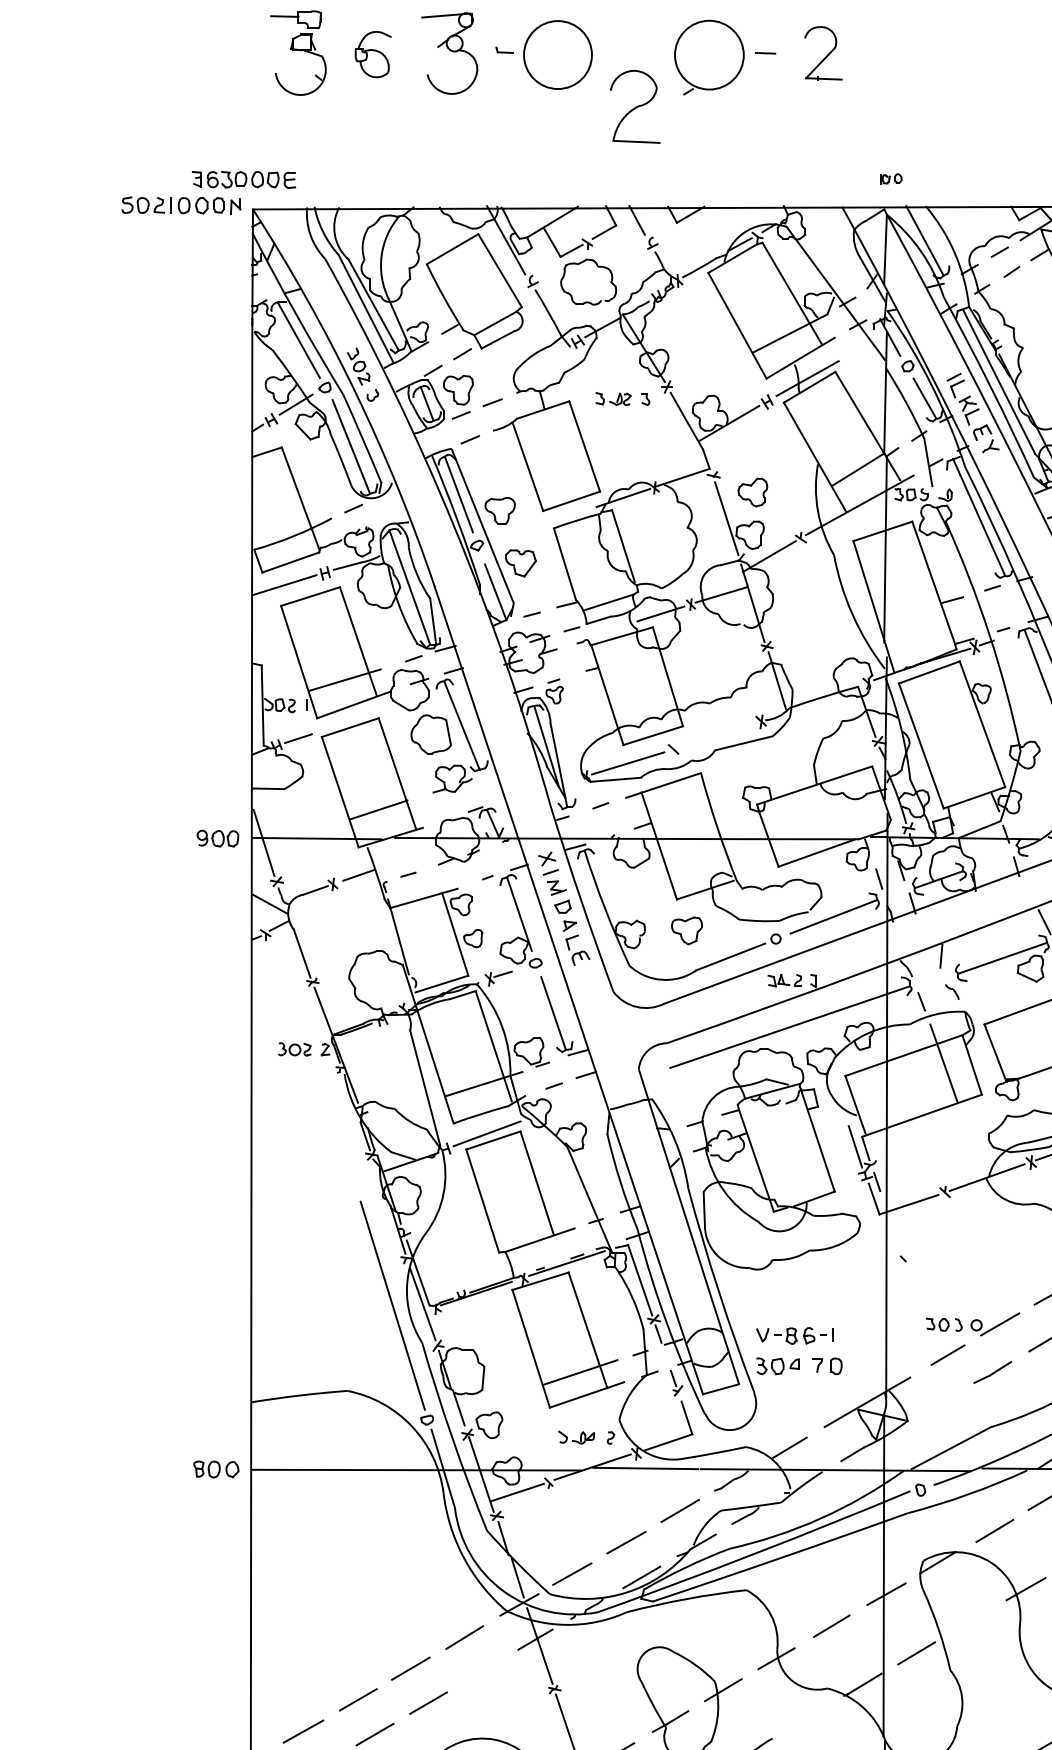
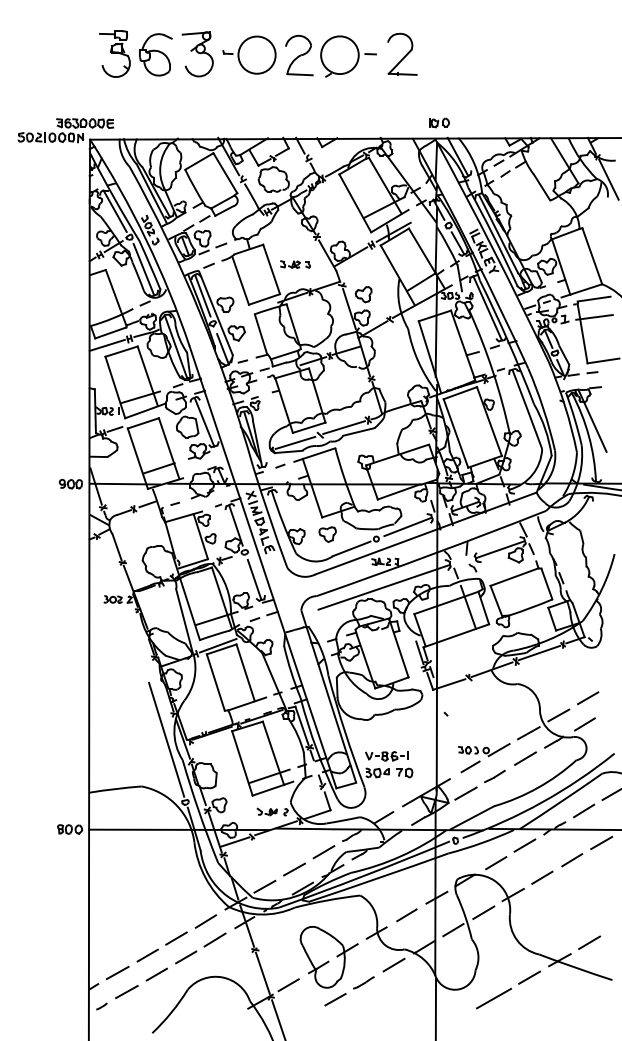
part: (823, 51) -> (402, 53), size x1.43
part: (372, 53) -> (155, 54), size x1.67
part: (635, 106) -> (299, 55), moved
part: (891, 178) -> (439, 122), size x1.67
part: (622, 399) -> (295, 264), moved
line: (717, 735) -> (344, 427), added
line: (938, 1403) -> (465, 793), added
line: (971, 1621) -> (483, 912), added
line: (480, 1670) -> (214, 939), added
line: (807, 1716) -> (393, 964), added

